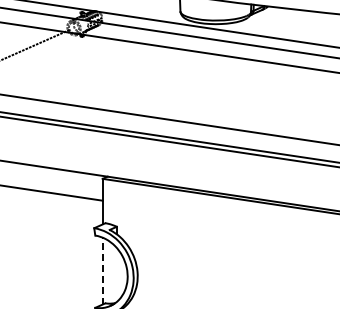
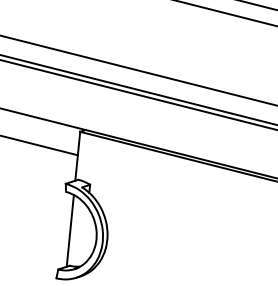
line: (102, 270) -> (70, 230), dashed -> solid

